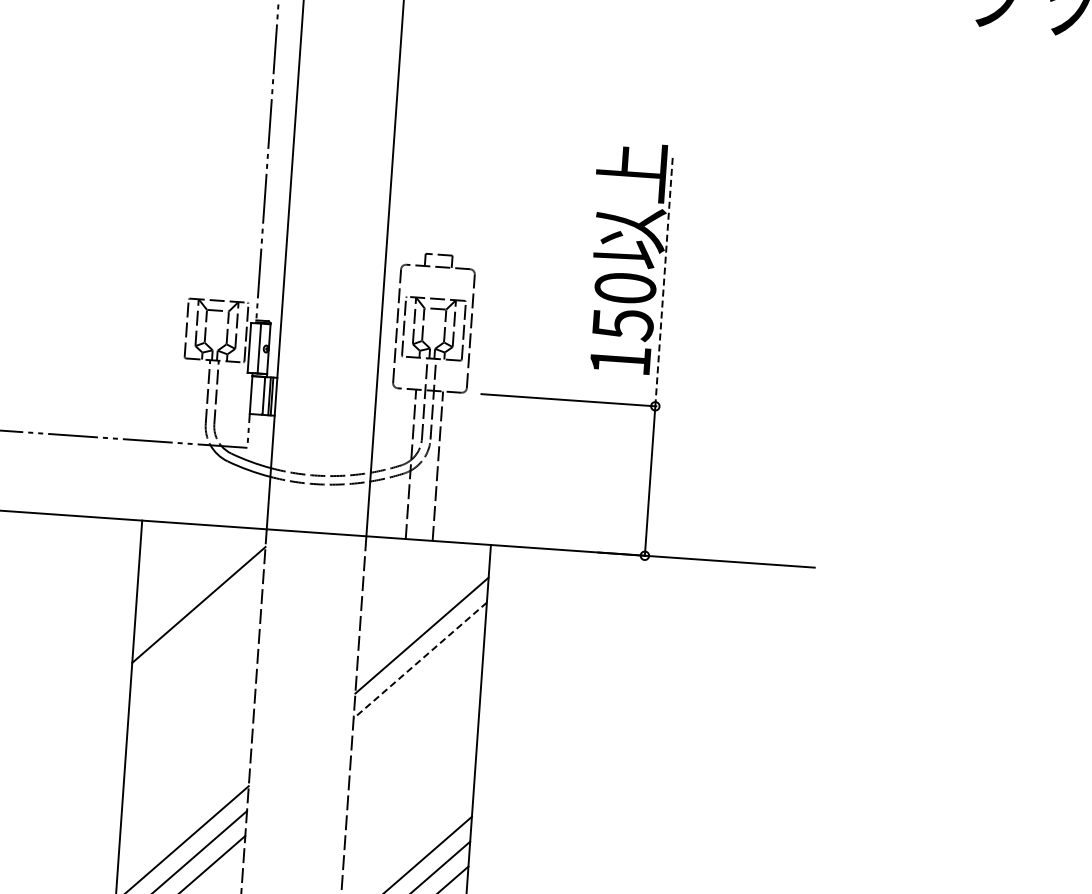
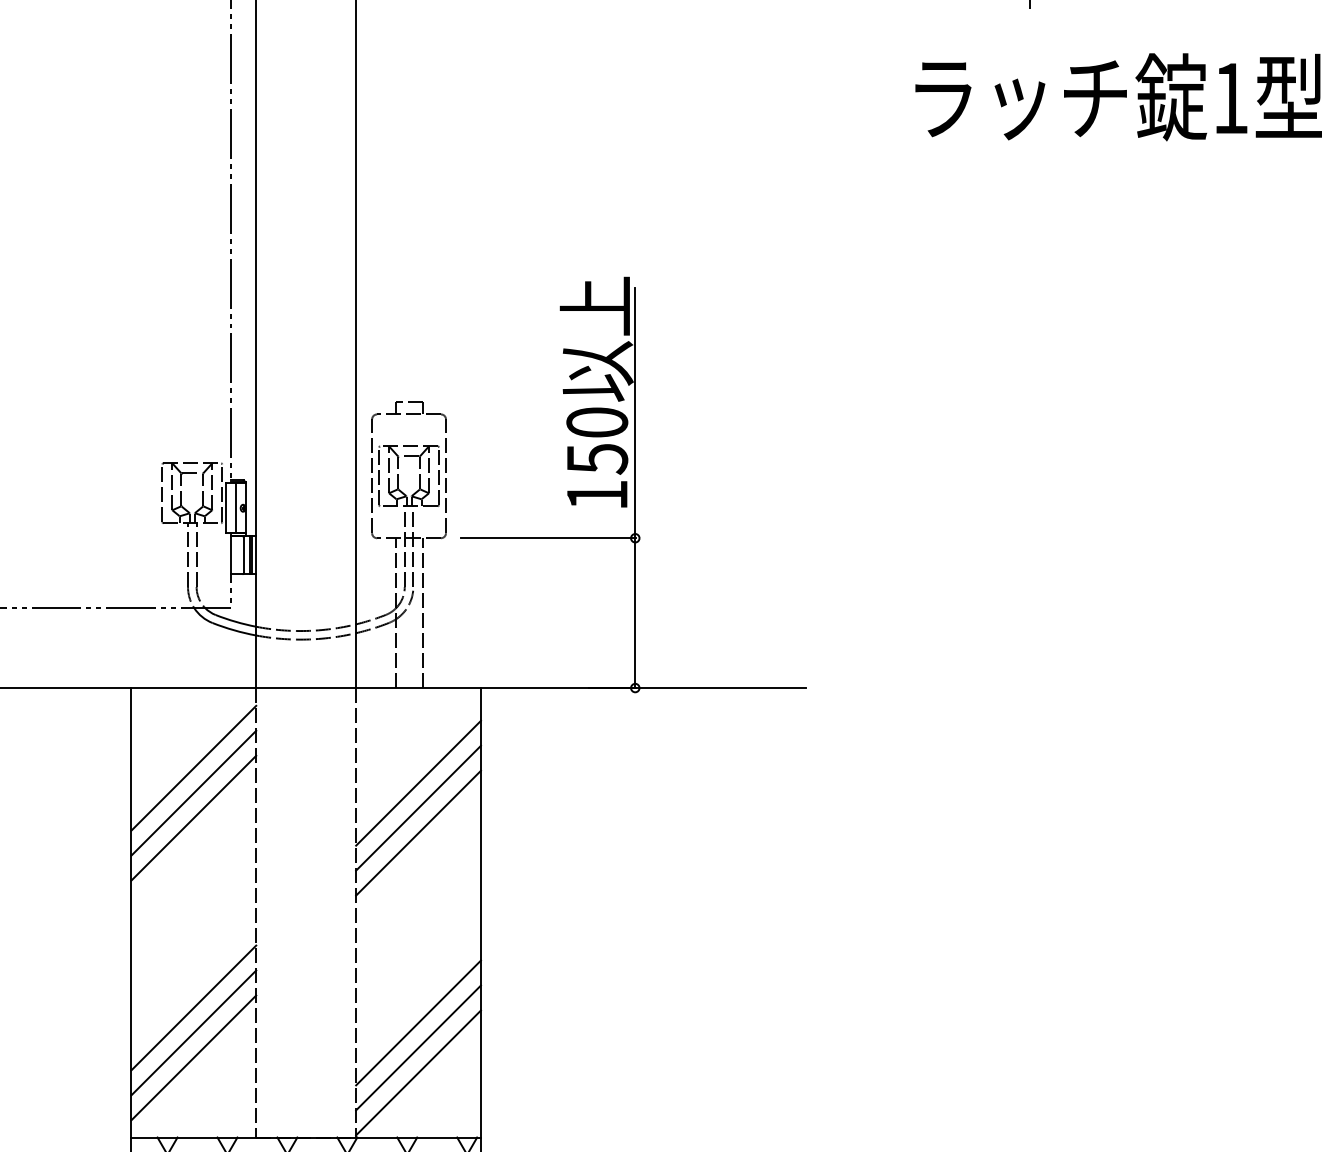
line: (664, 280) -> (635, 412), dashed -> solid
line: (196, 629) -> (193, 792), added
line: (195, 654) -> (193, 817), added
line: (420, 660) -> (418, 808), dashed -> solid
line: (418, 684) -> (418, 832), added

